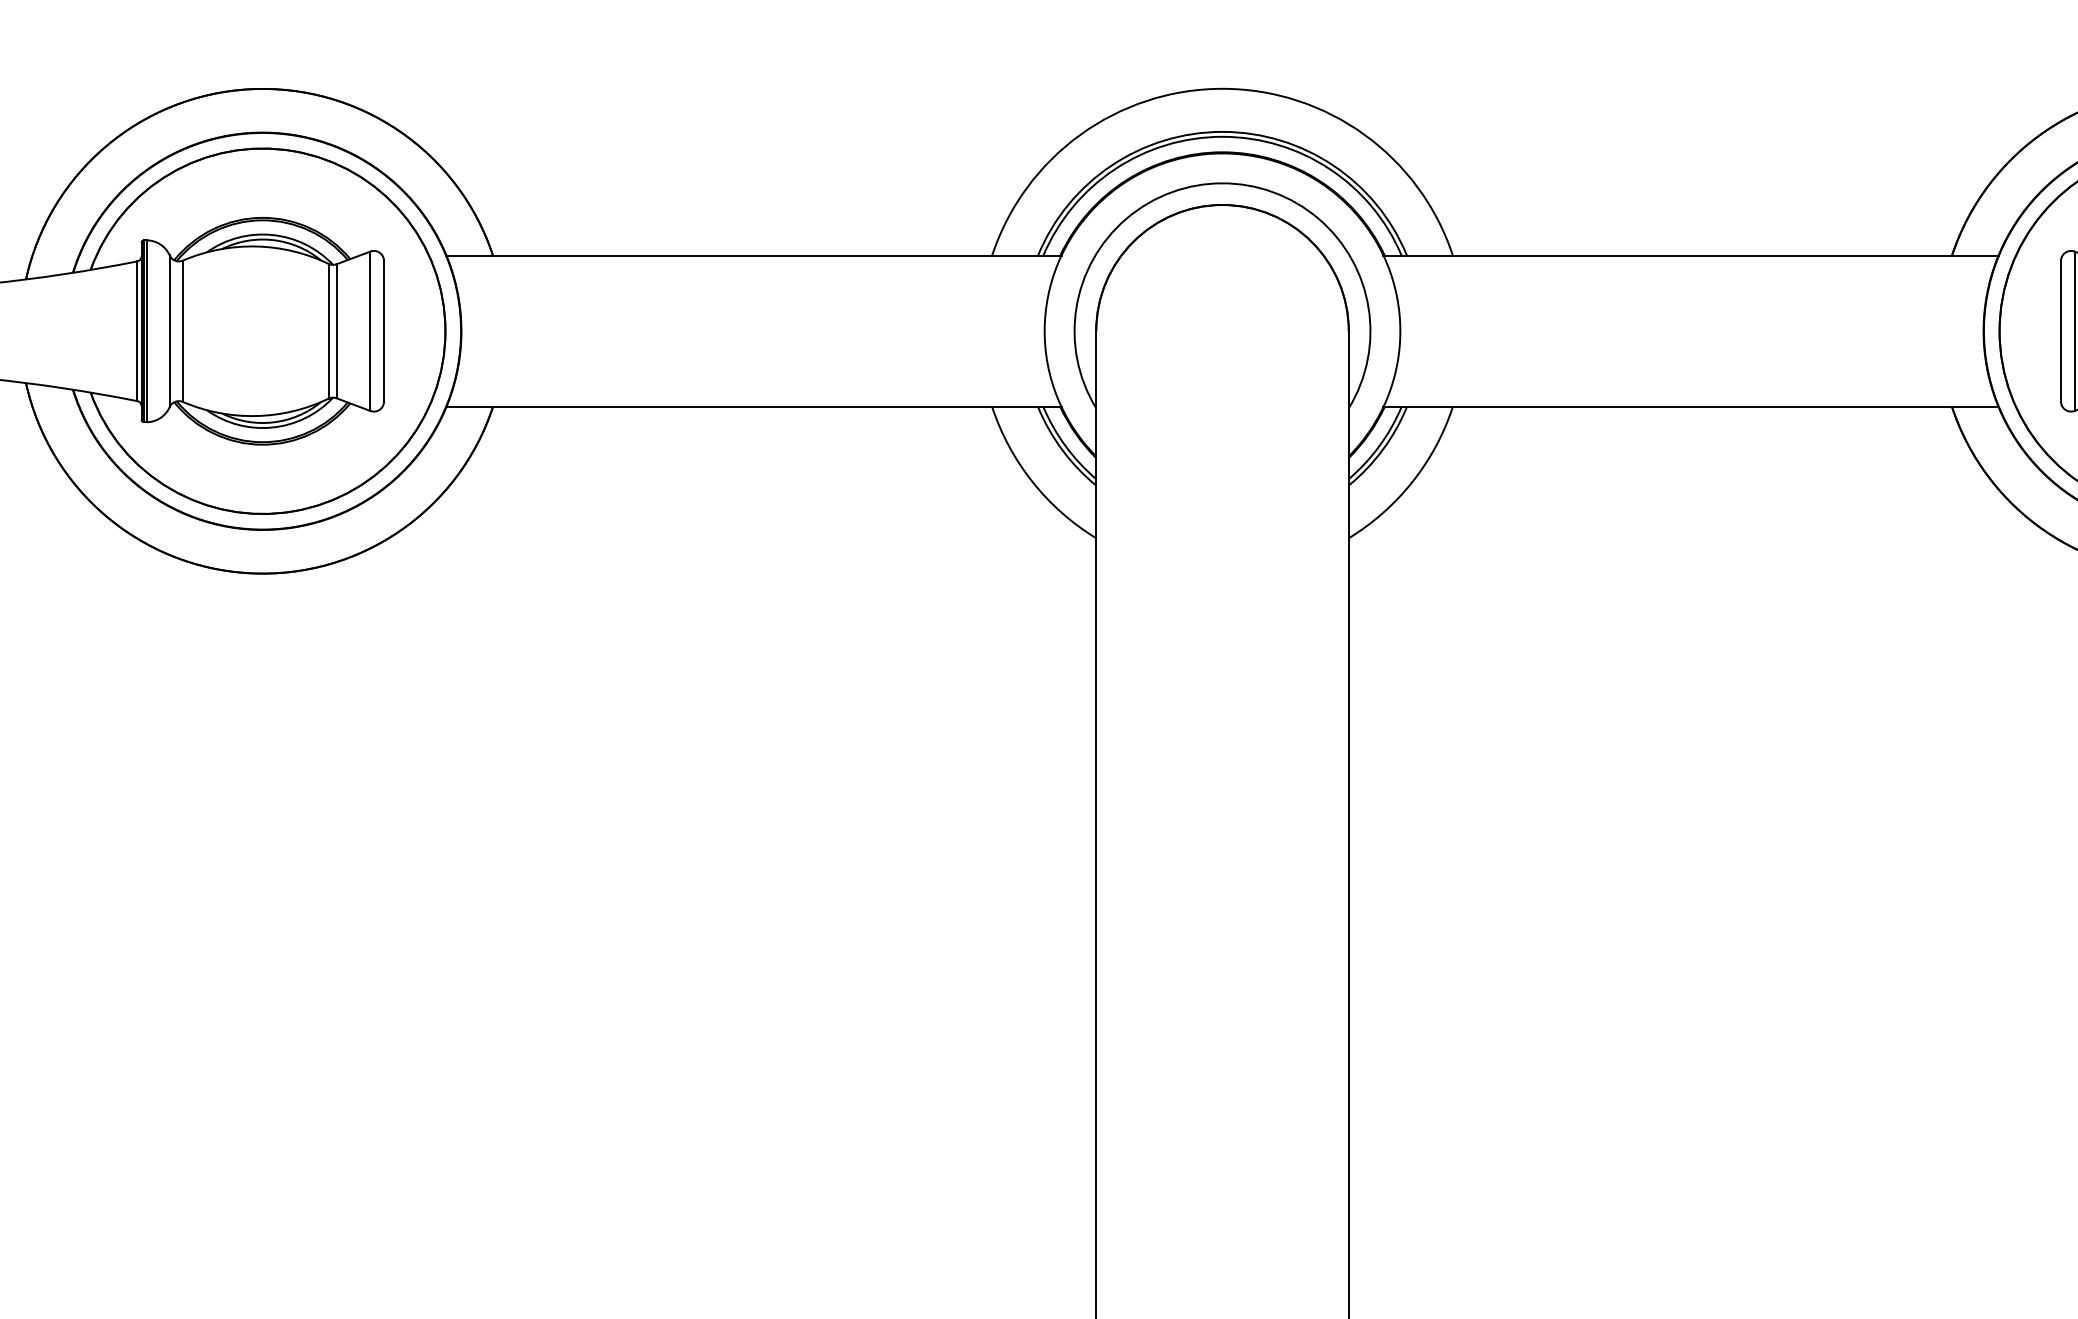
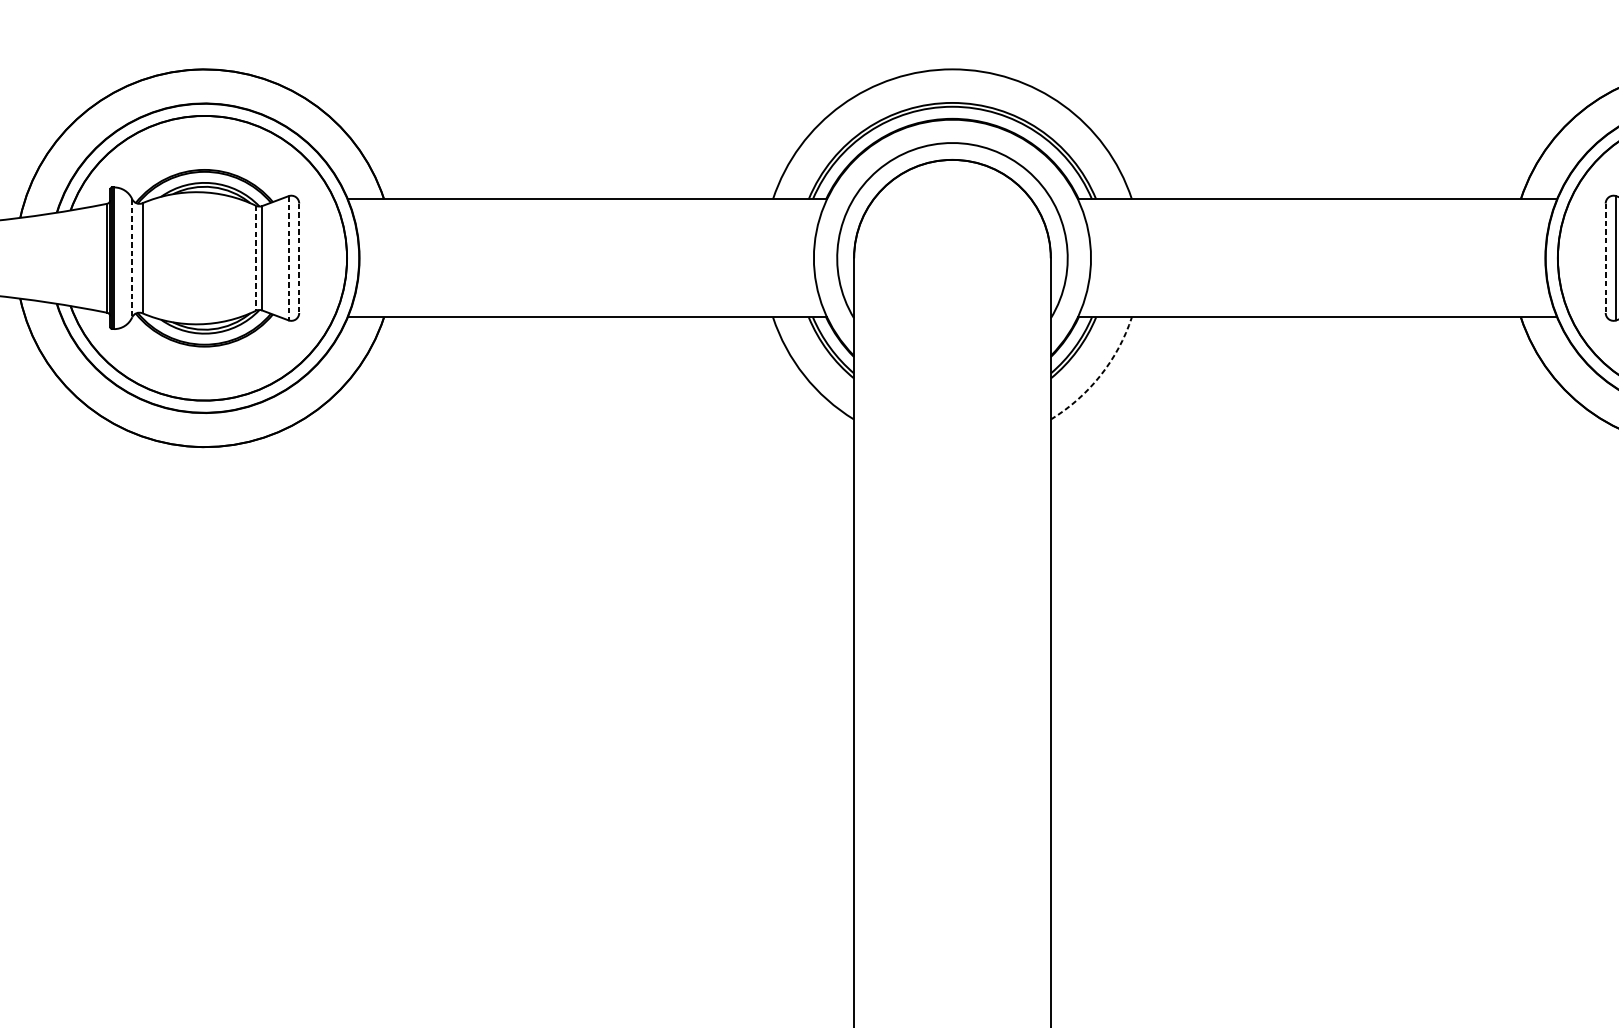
line: (169, 331) -> (132, 258), solid -> dashed
line: (328, 331) -> (255, 258), solid -> dashed
line: (370, 331) -> (288, 258), solid -> dashed
line: (384, 331) -> (299, 258), solid -> dashed
line: (2060, 331) -> (1605, 258), solid -> dashed
arc: (1412, 481) -> (1100, 375), solid -> dashed

